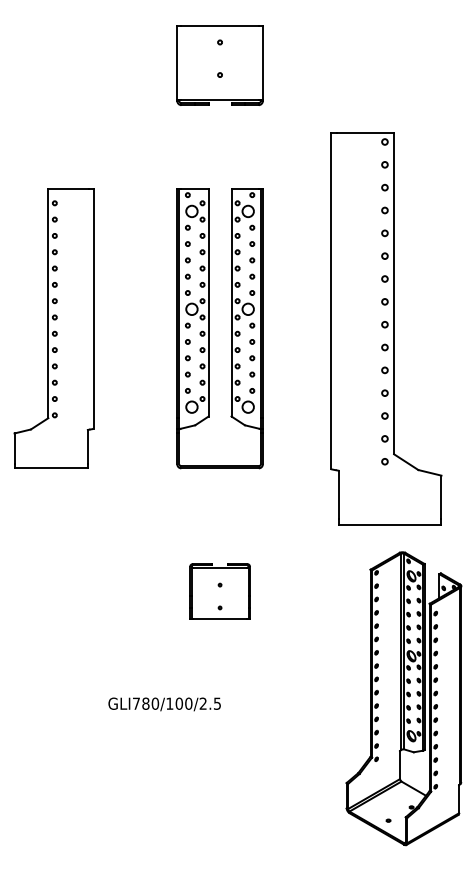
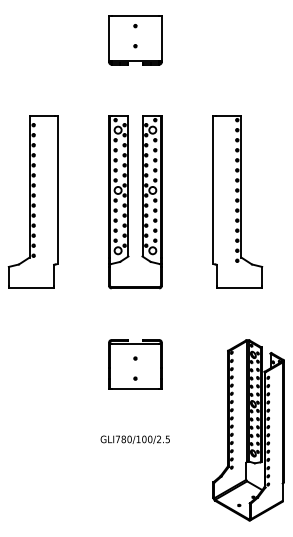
part: (385, 327) -> (237, 201), size x0.71
part: (220, 591) -> (135, 364), size x1.43
text: (163, 703) -> (134, 439), moved

